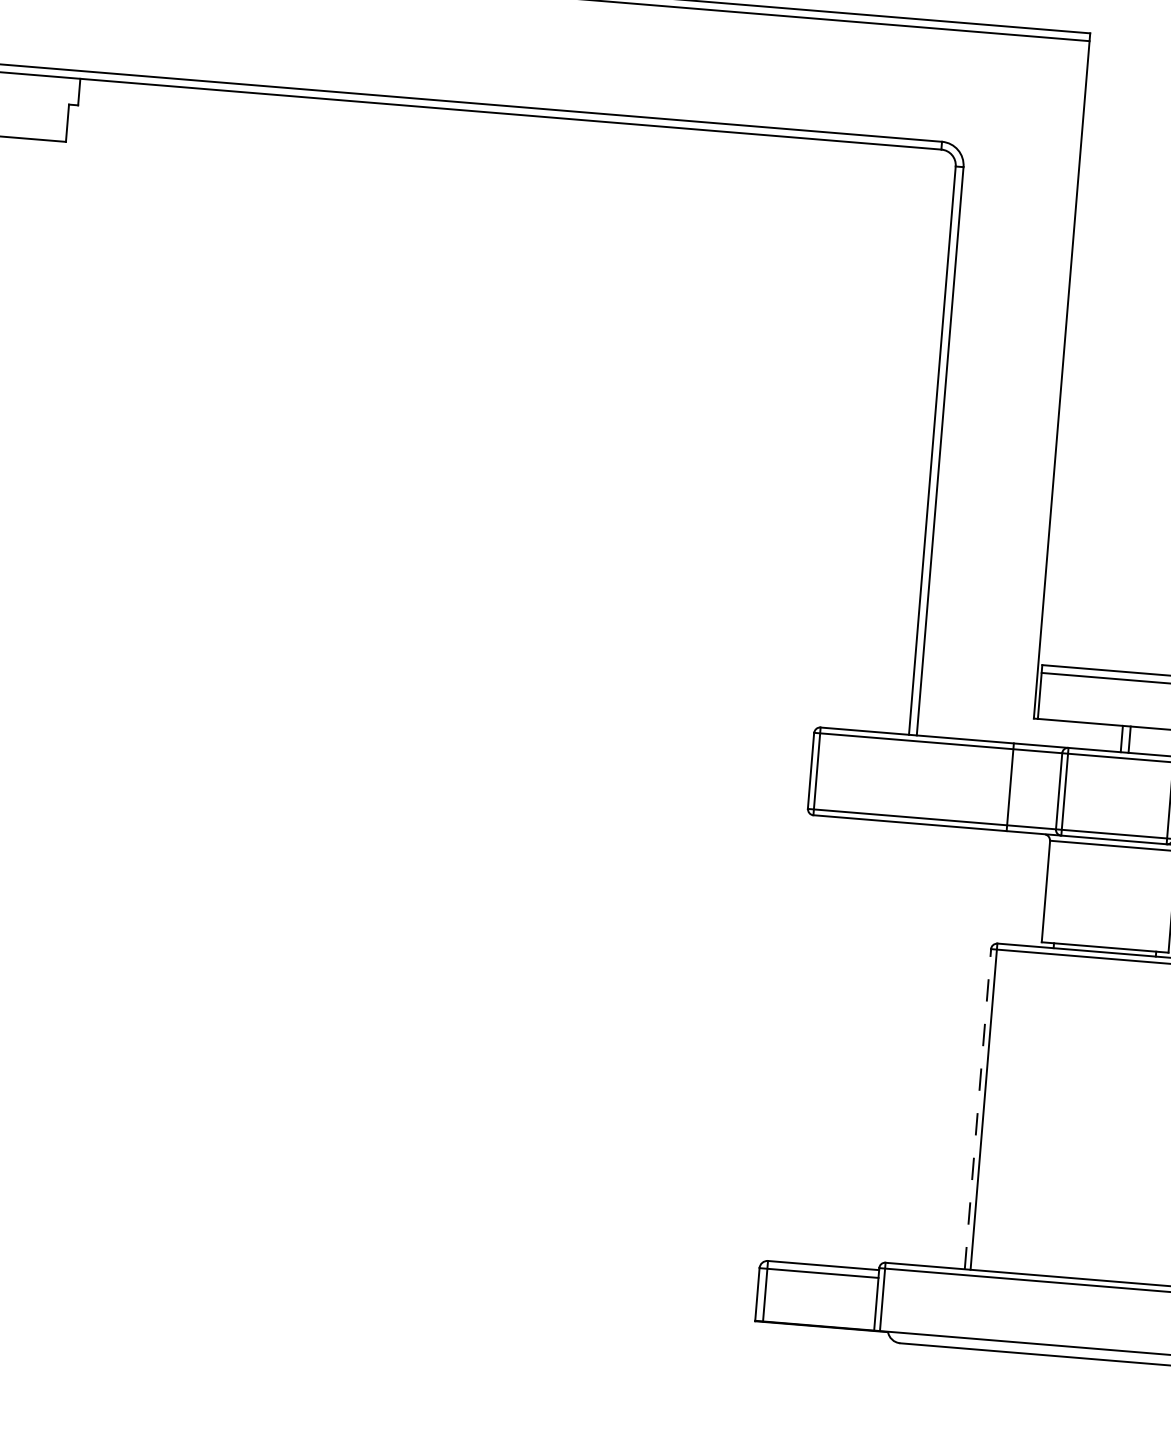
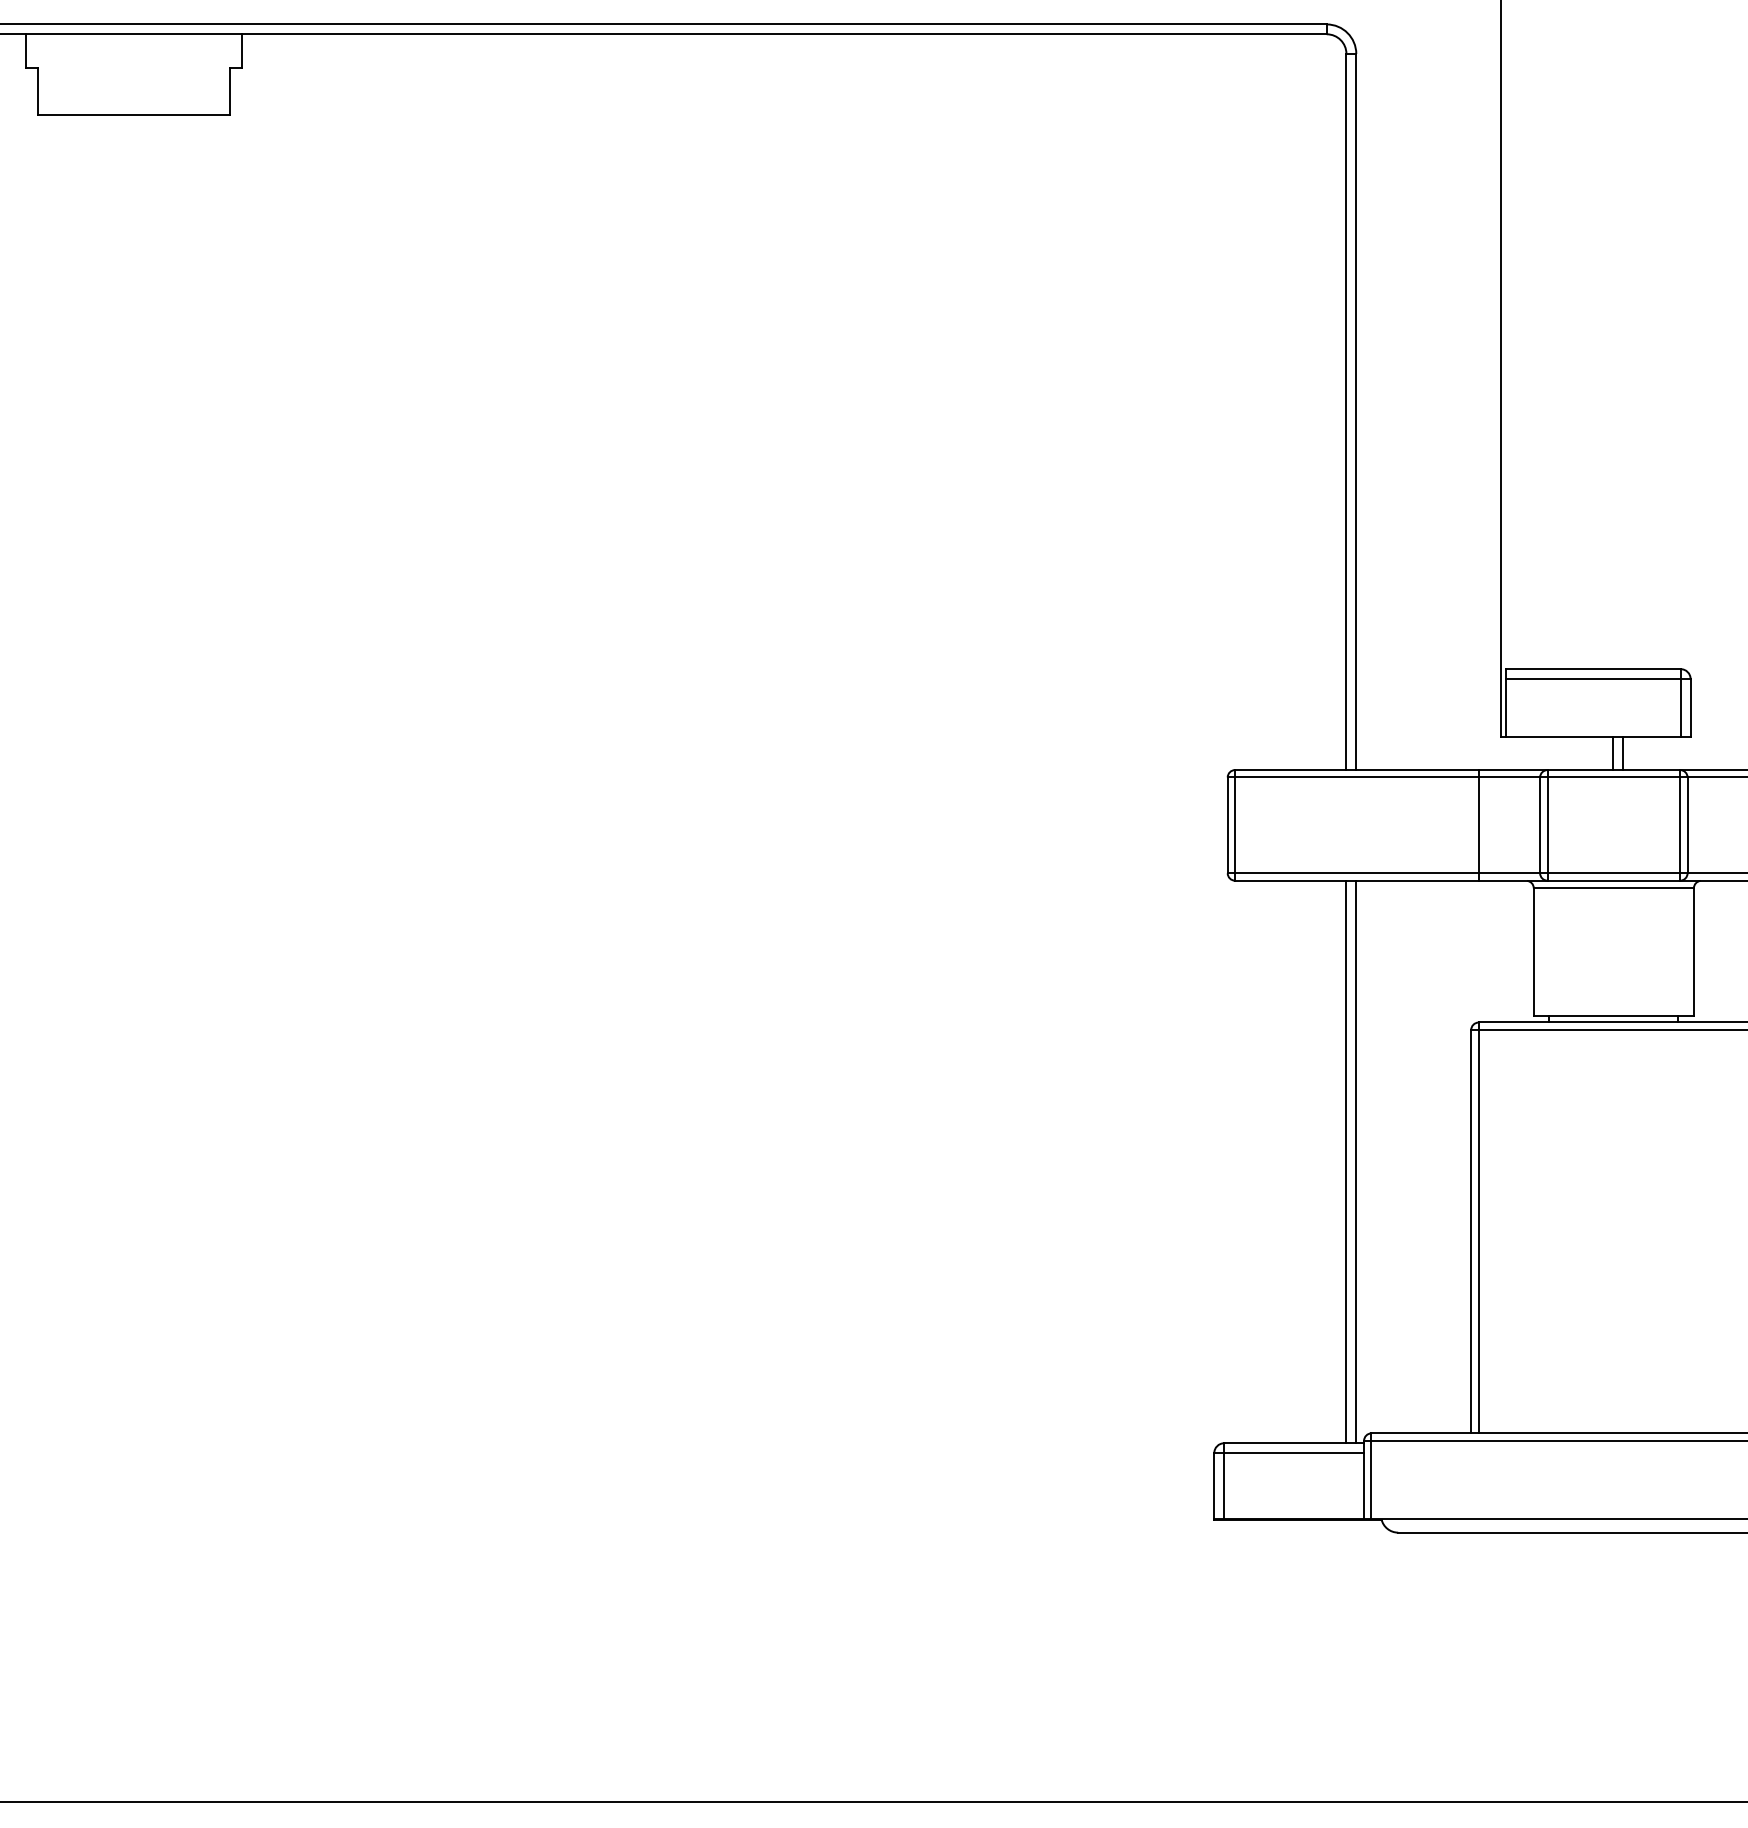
line: (883, 1045) -> (1346, 1161), added
line: (891, 1046) -> (1356, 1161), added
line: (978, 1109) -> (1471, 1231), dashed -> solid

